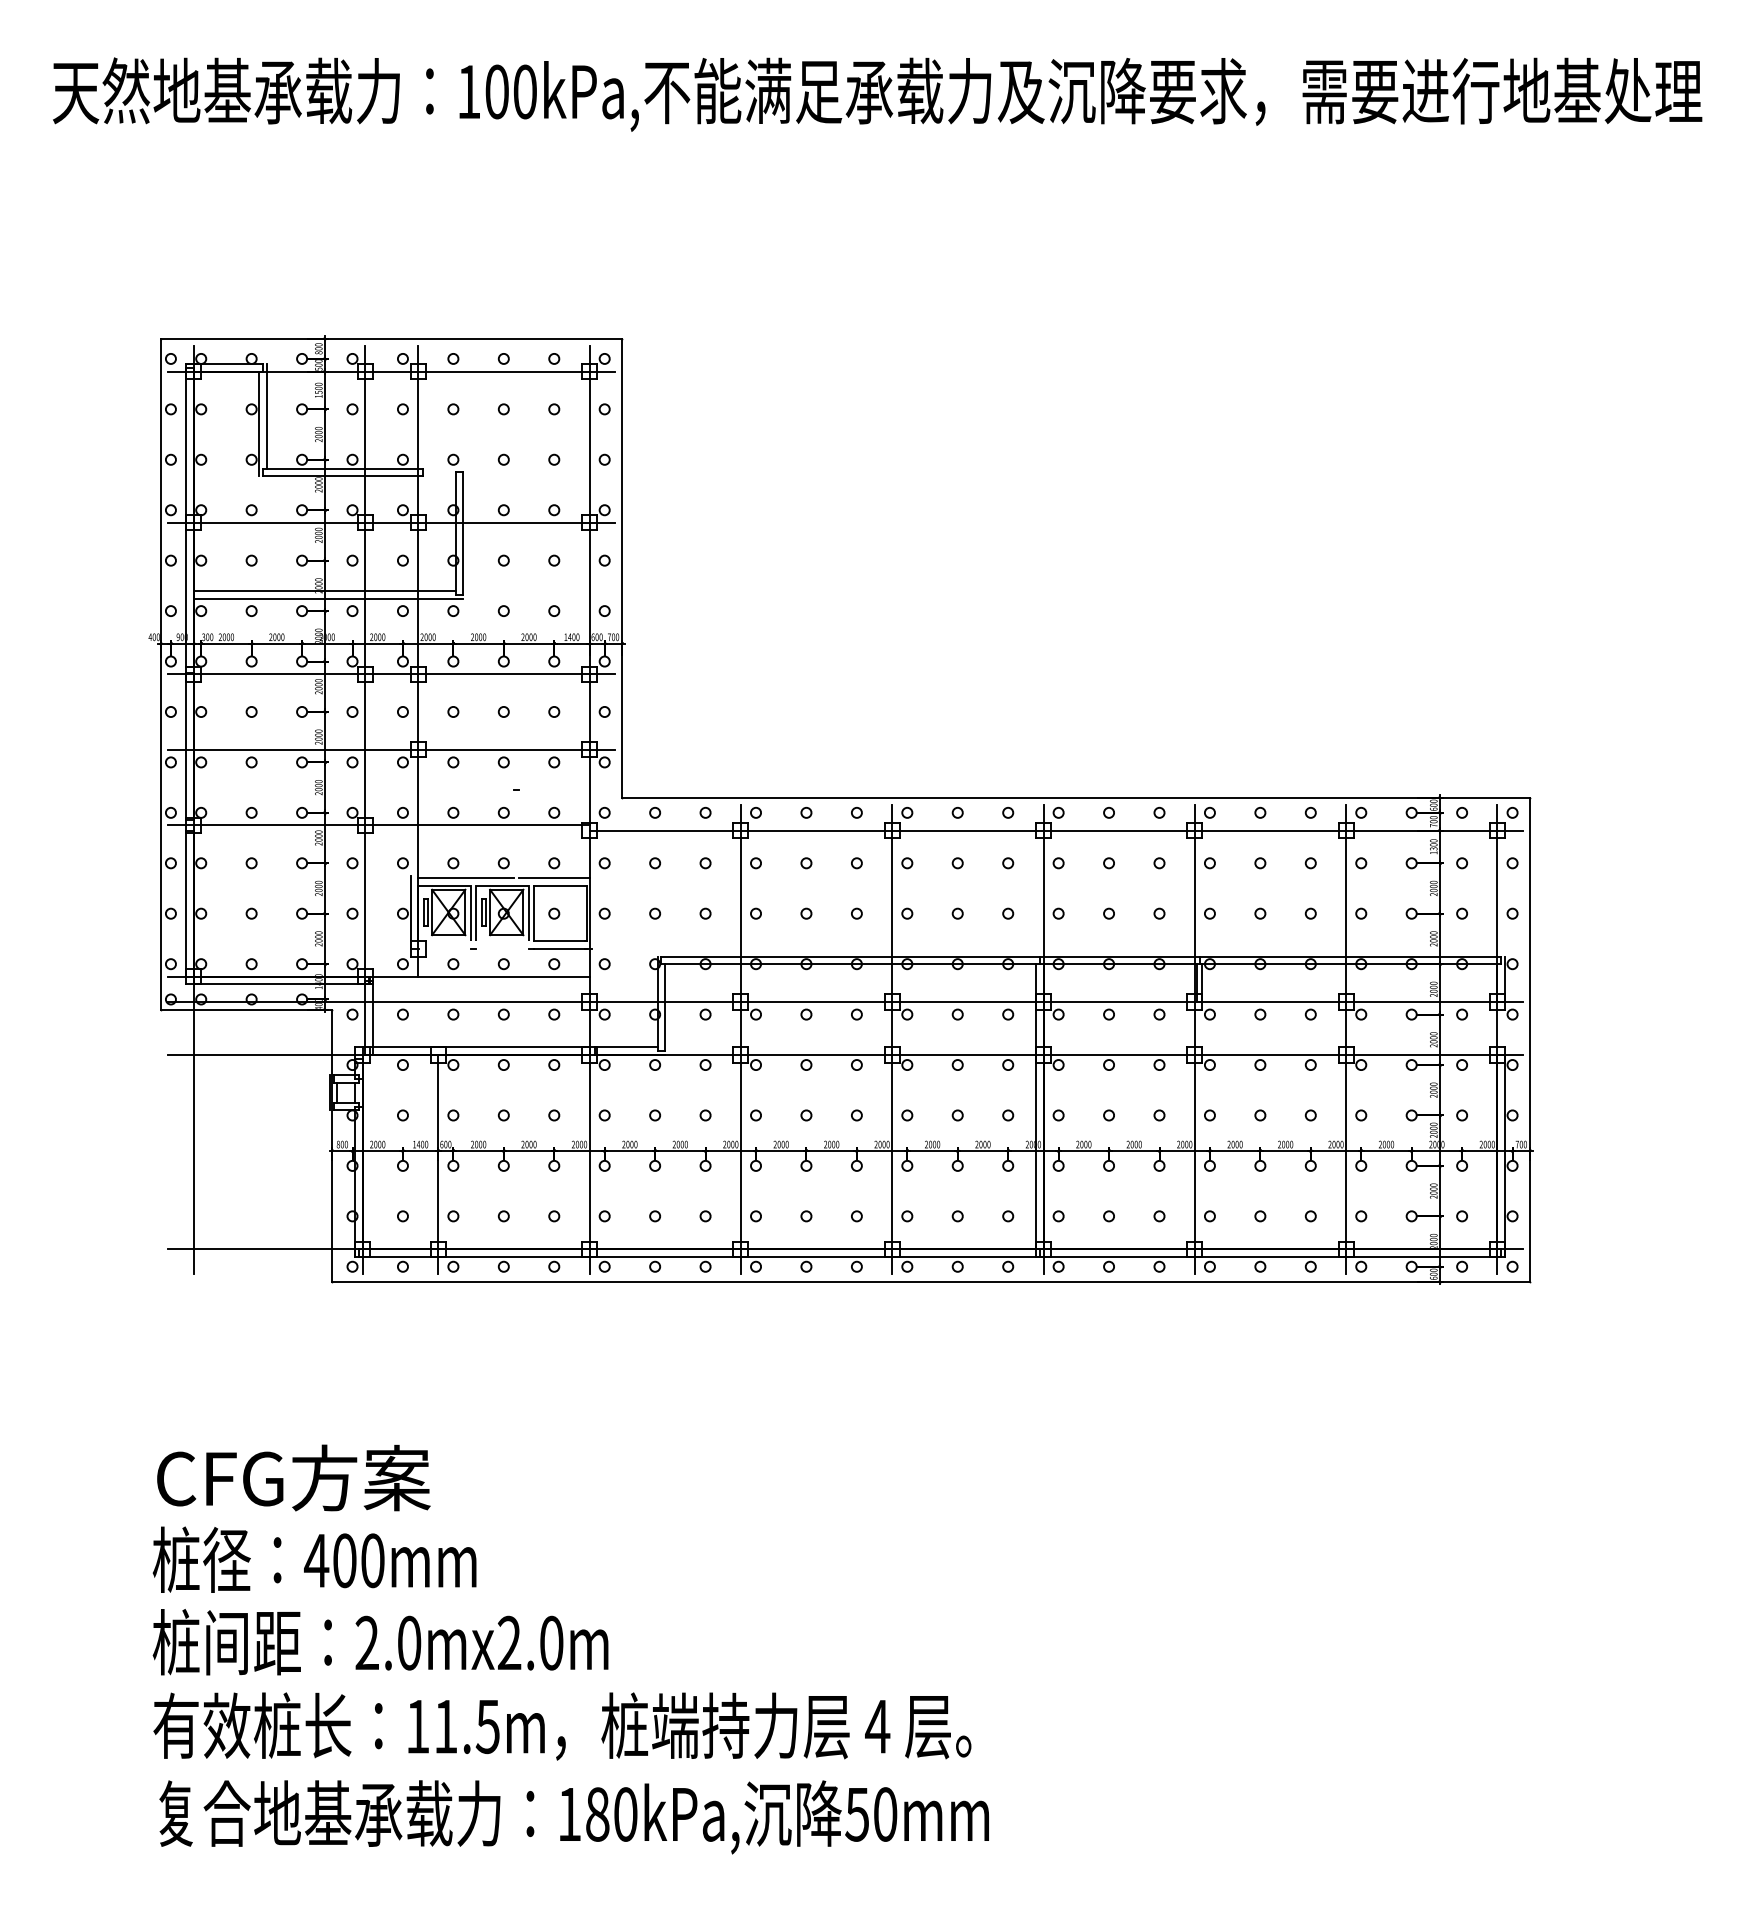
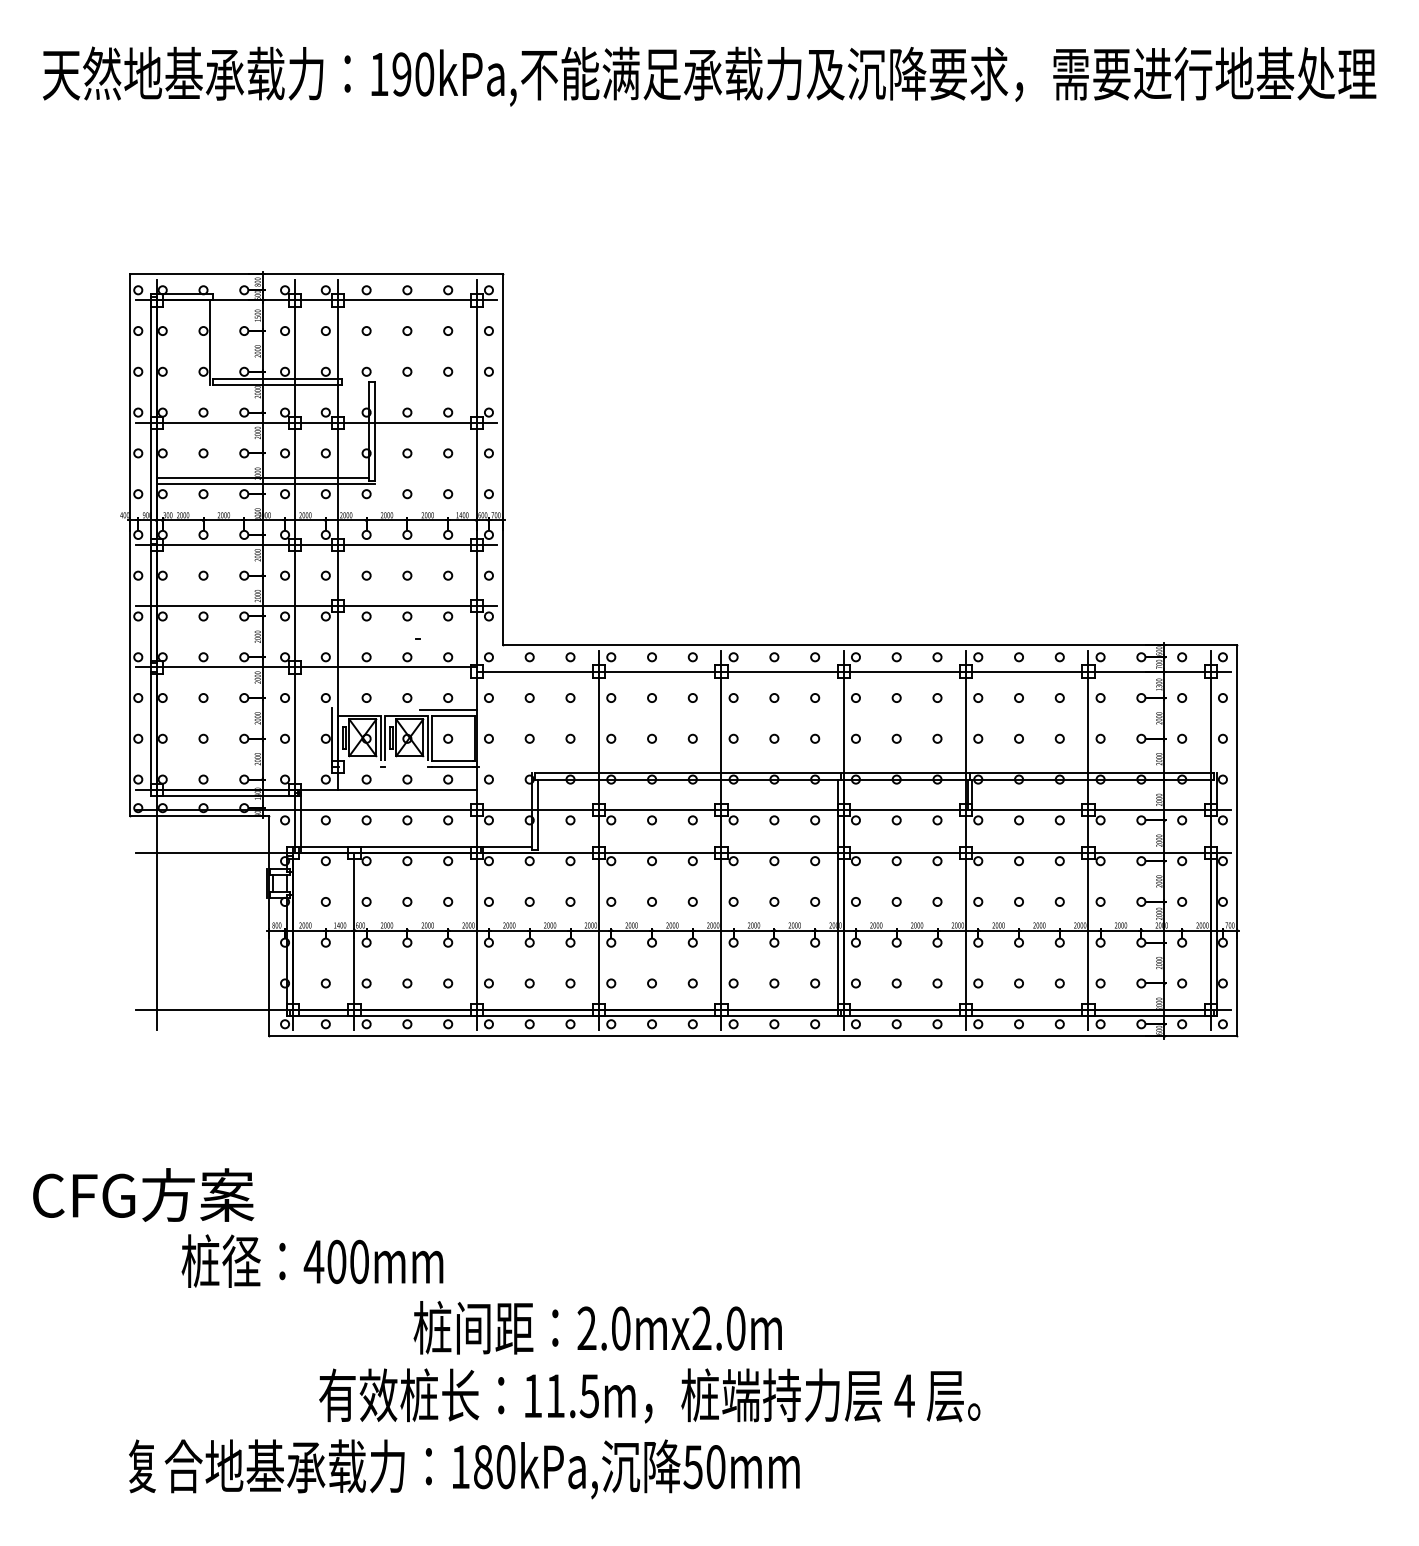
text: (496, 92) -> (401, 74), 100kPa, -> 190kPa,
line: (266, 416) -> (215, 336), removed
line: (465, 878) -> (376, 710), removed
text: (293, 1477) -> (143, 1194), moved
text: (314, 1558) -> (312, 1260), moved
text: (380, 1641) -> (597, 1327), moved
text: (562, 1725) -> (649, 1395), moved

